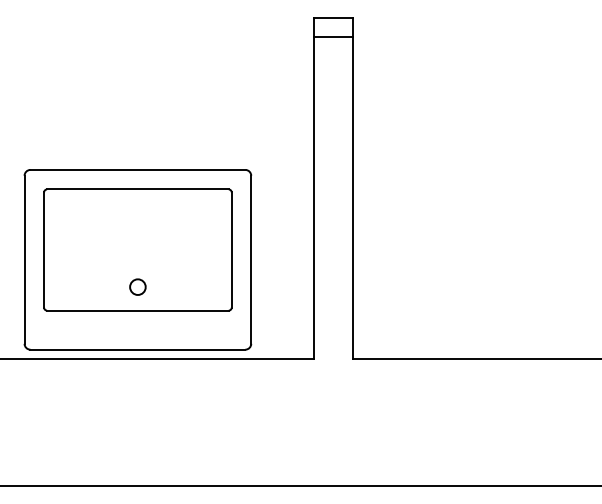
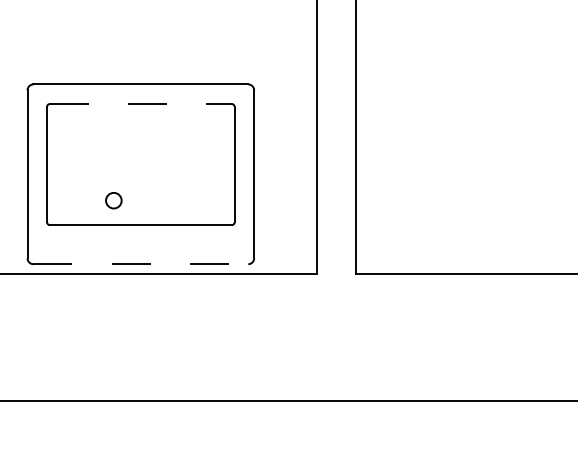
line: (137, 189) -> (140, 104), solid -> dashed
circle: (137, 286) -> (113, 200), moved
line: (138, 349) -> (141, 264), solid -> dashed

